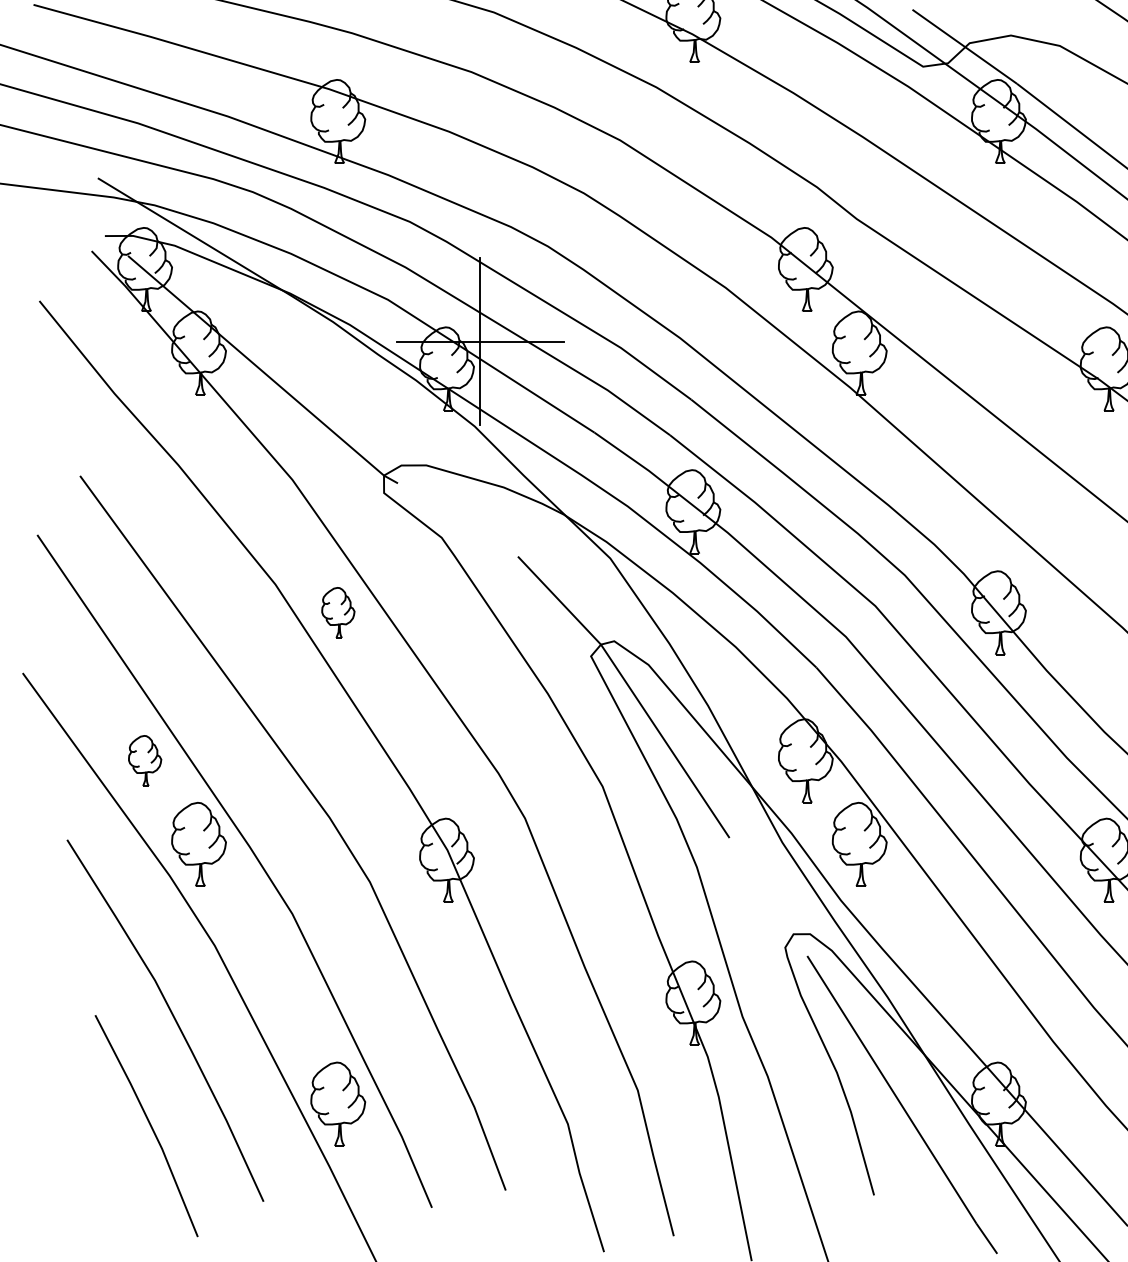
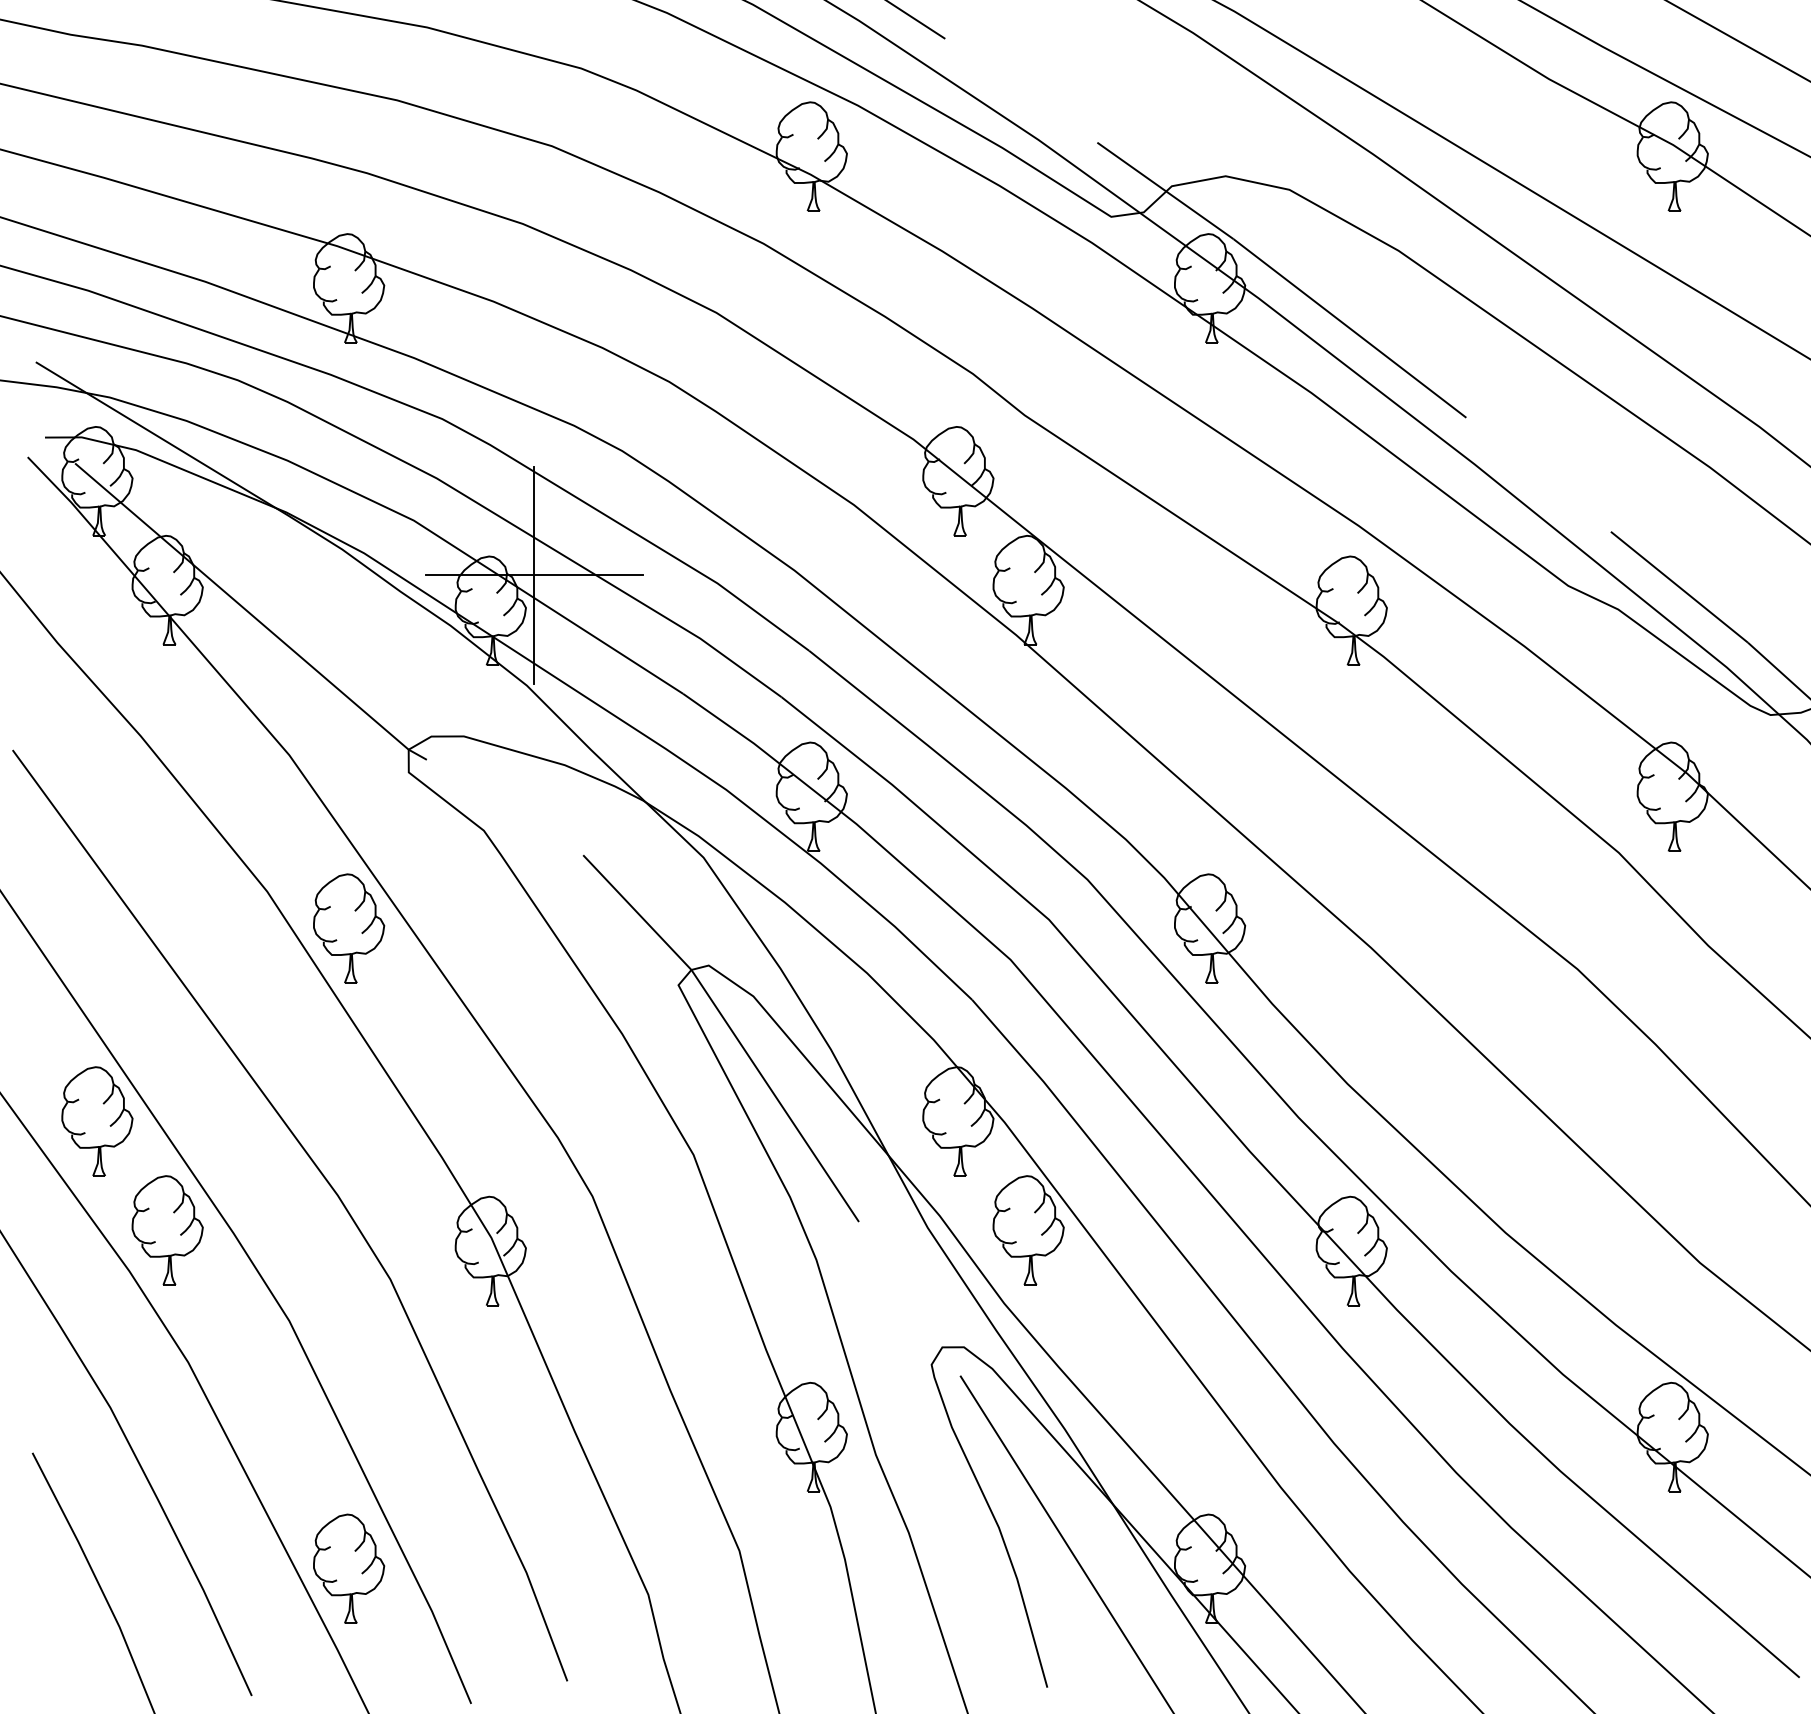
part: (338, 612) -> (349, 928), size x1.67
part: (145, 760) -> (97, 1121), size x1.67

